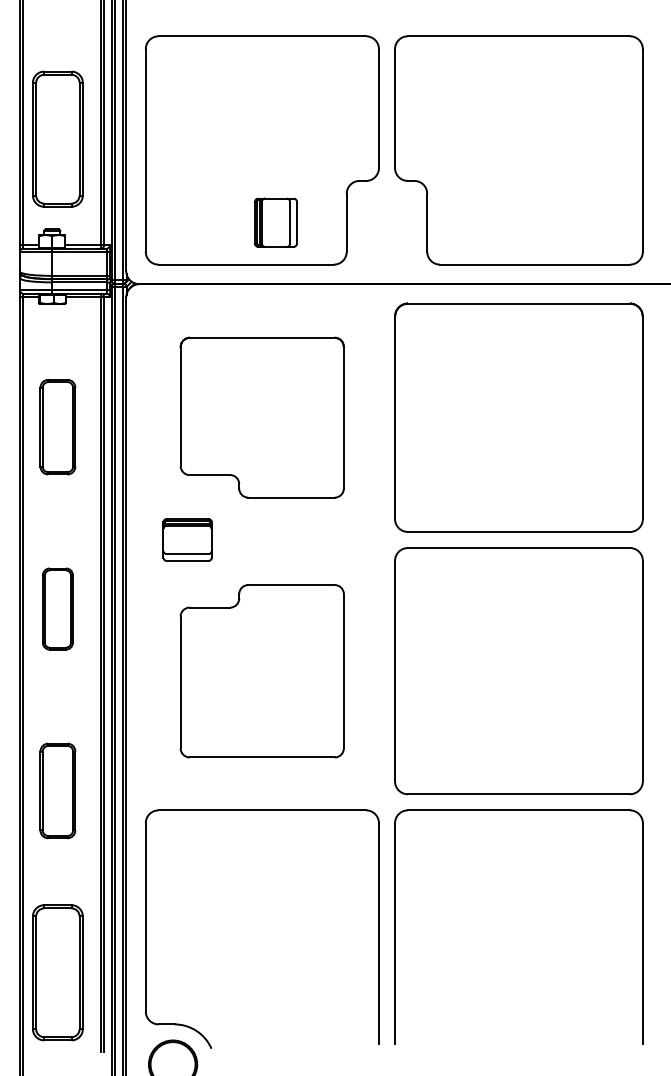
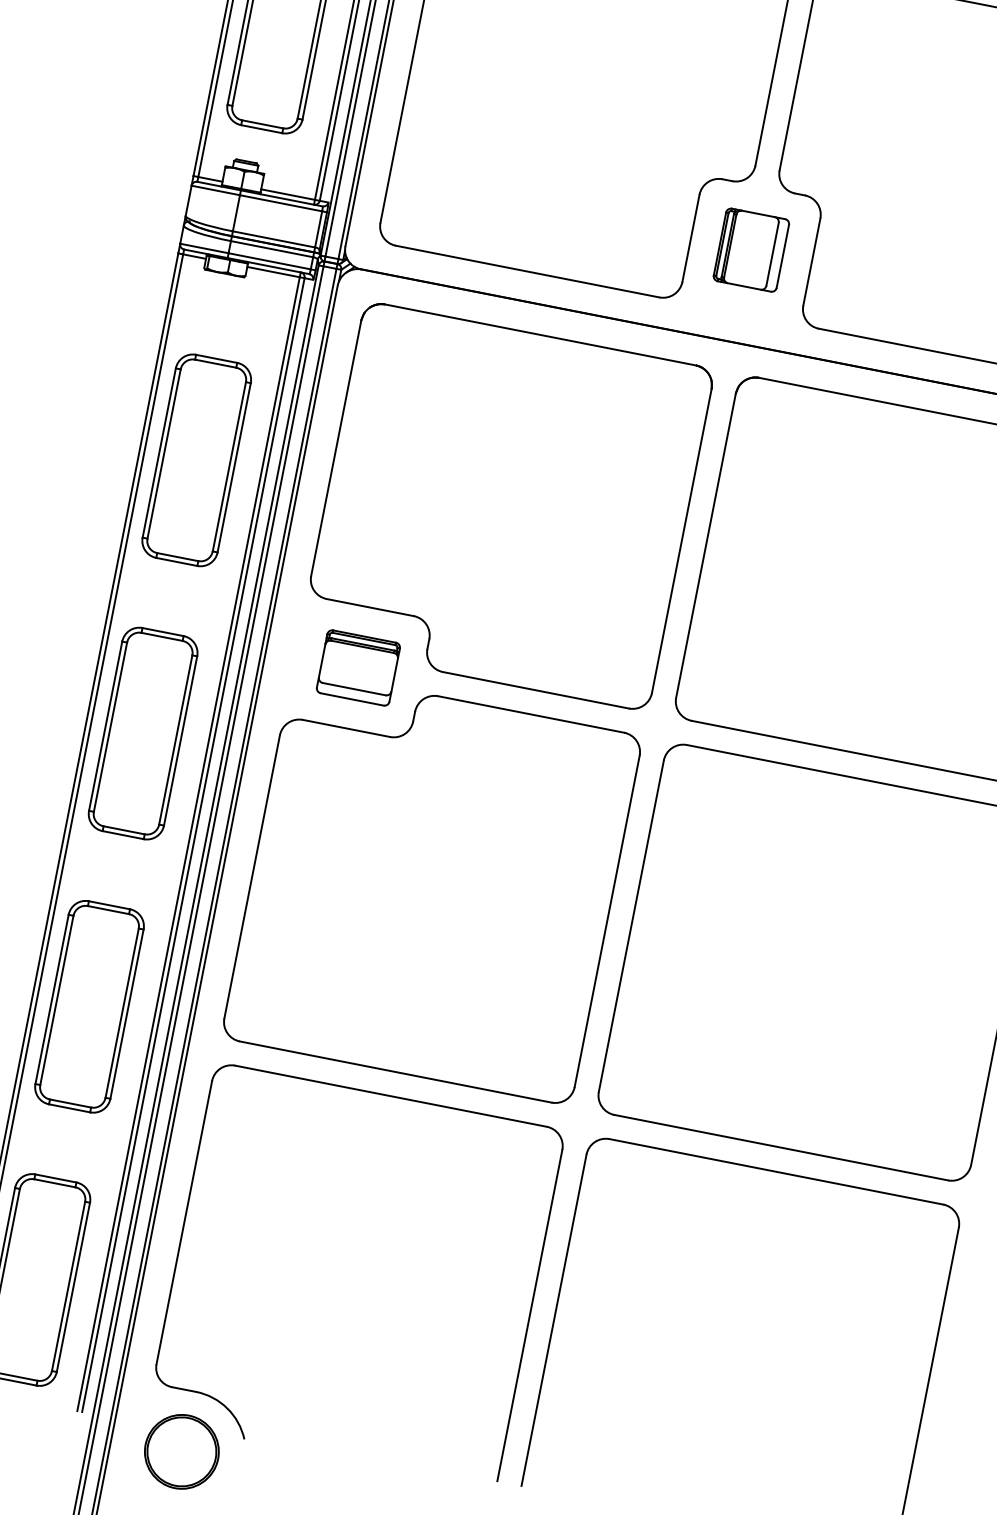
part: (275, 222) -> (750, 249), moved
part: (261, 417) -> (505, 505), size x1.43
part: (57, 426) -> (196, 459), size x1.43
part: (57, 608) -> (142, 732), size x1.67
part: (261, 671) -> (430, 887), size x1.43
part: (57, 790) -> (89, 1005), size x1.43

